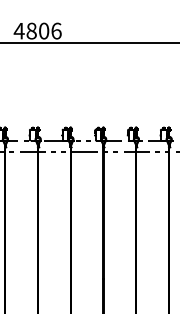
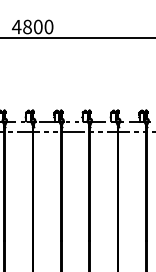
text: (55, 30) -> (48, 26), 4806 -> 4800

